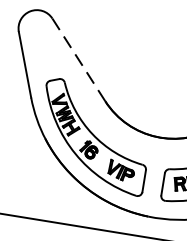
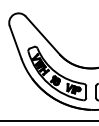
line: (80, 60) -> (43, 35), dashed -> solid

